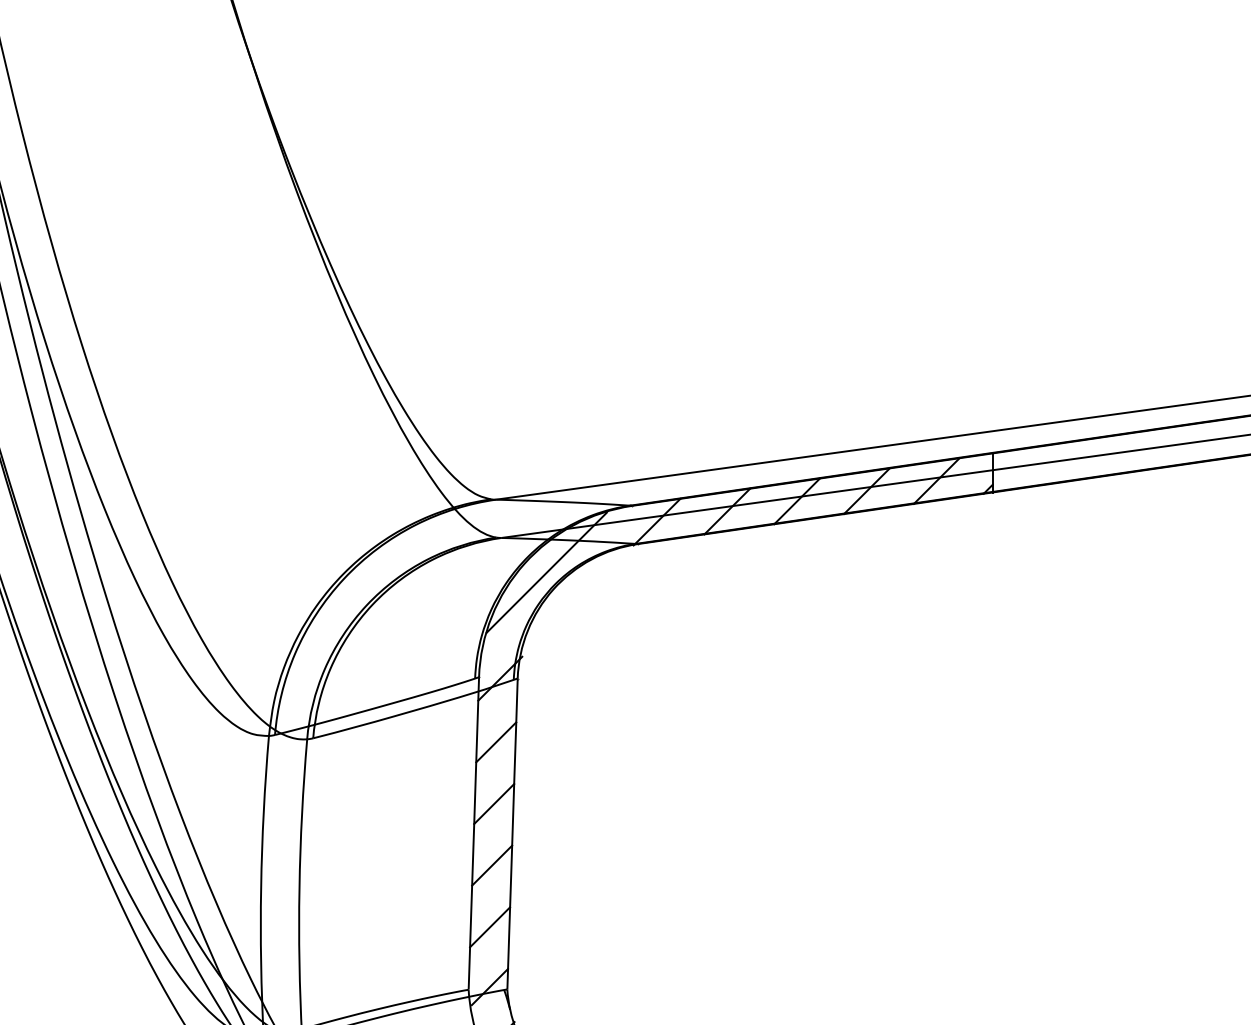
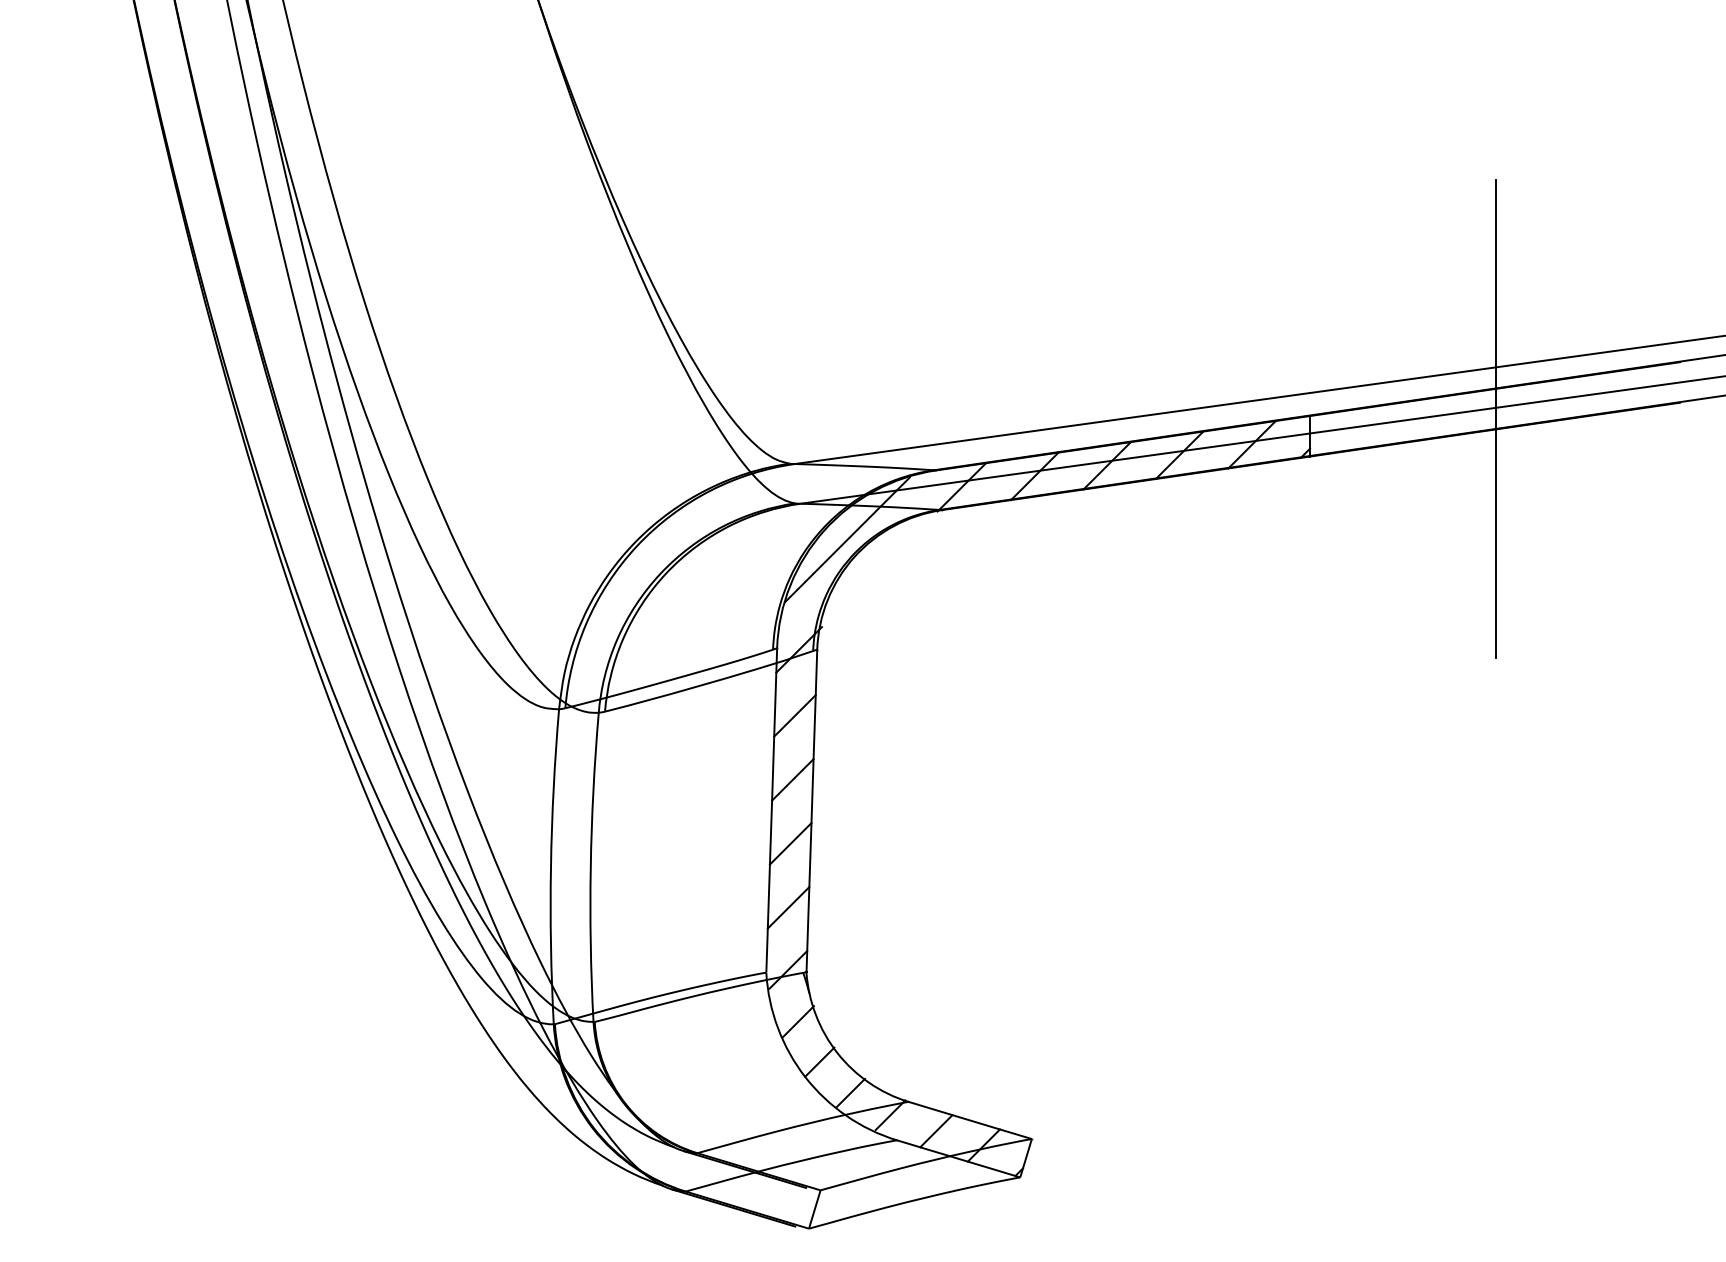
line: (1171, 455) -> (1495, 418), added

